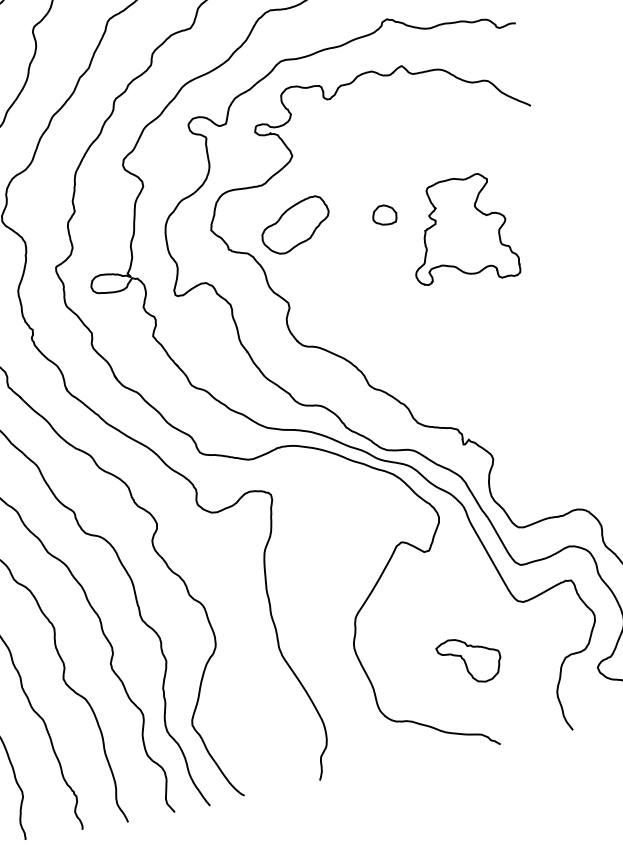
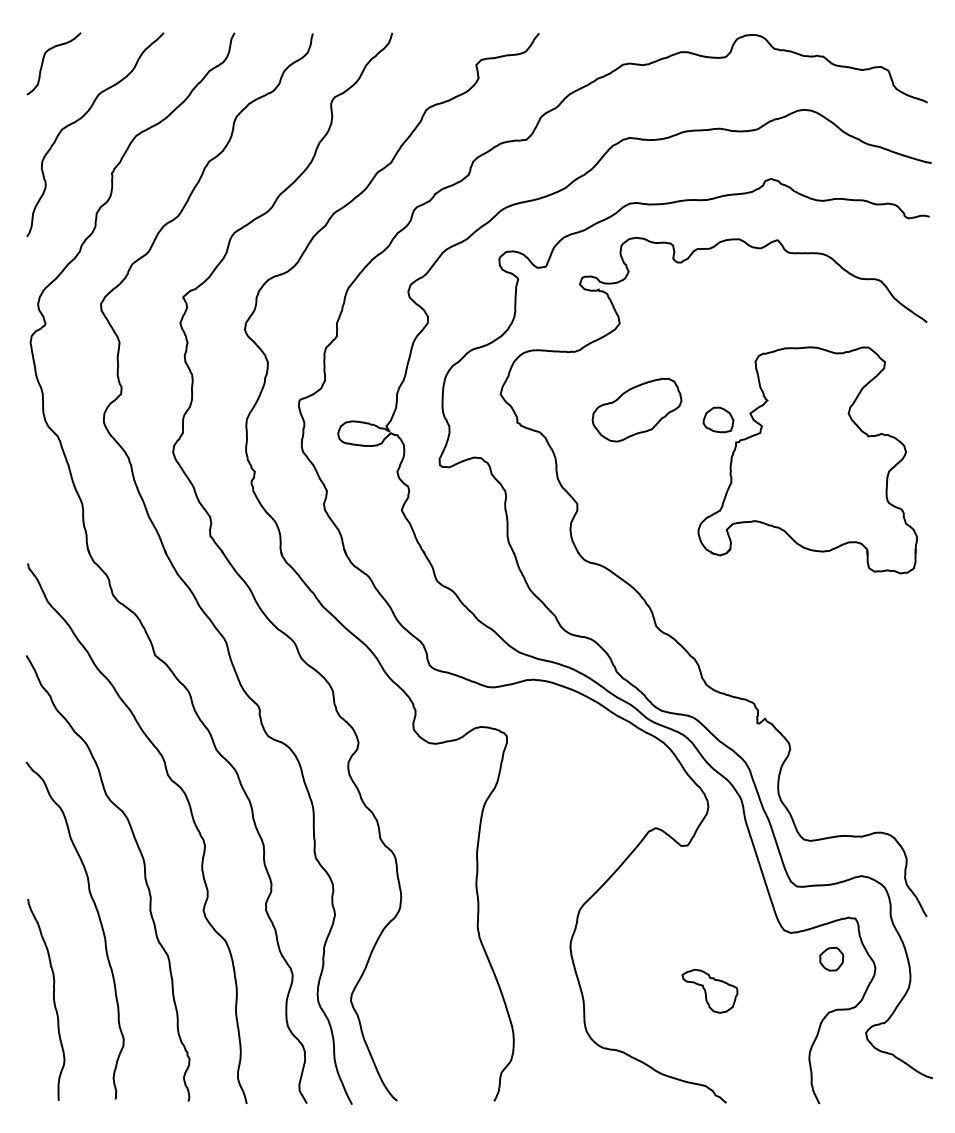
part: (295, 225) -> (636, 409), moved
part: (460, 232) -> (807, 460), size x1.67
part: (558, 615) -> (831, 958), added
part: (469, 659) -> (709, 990), size x0.71

